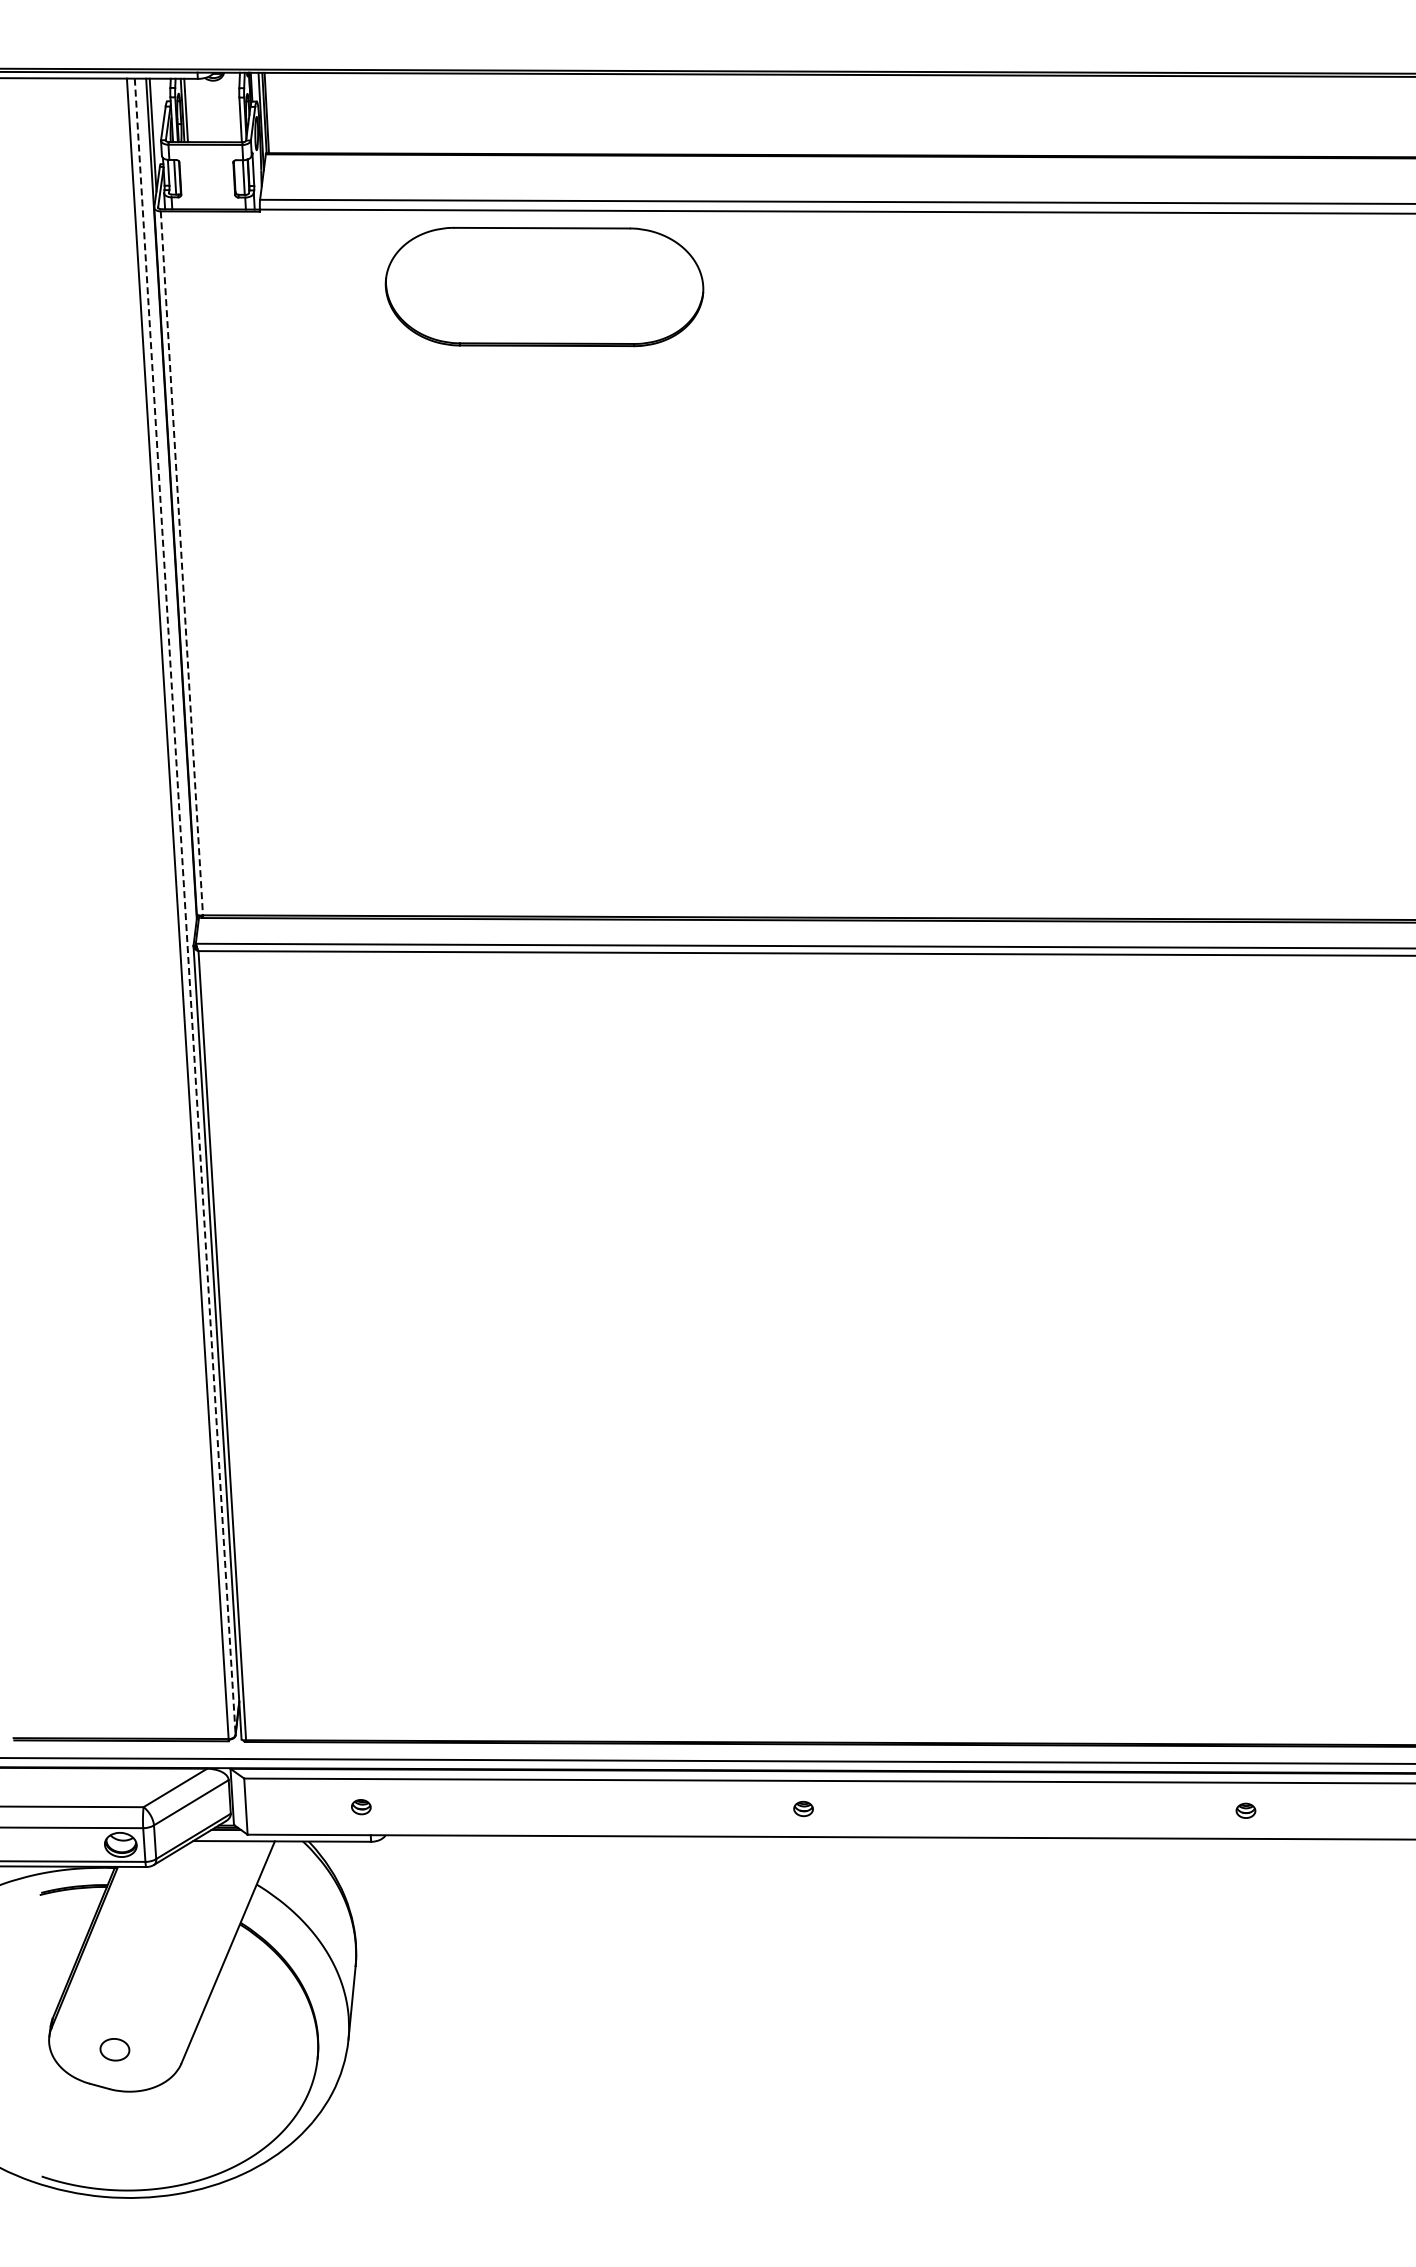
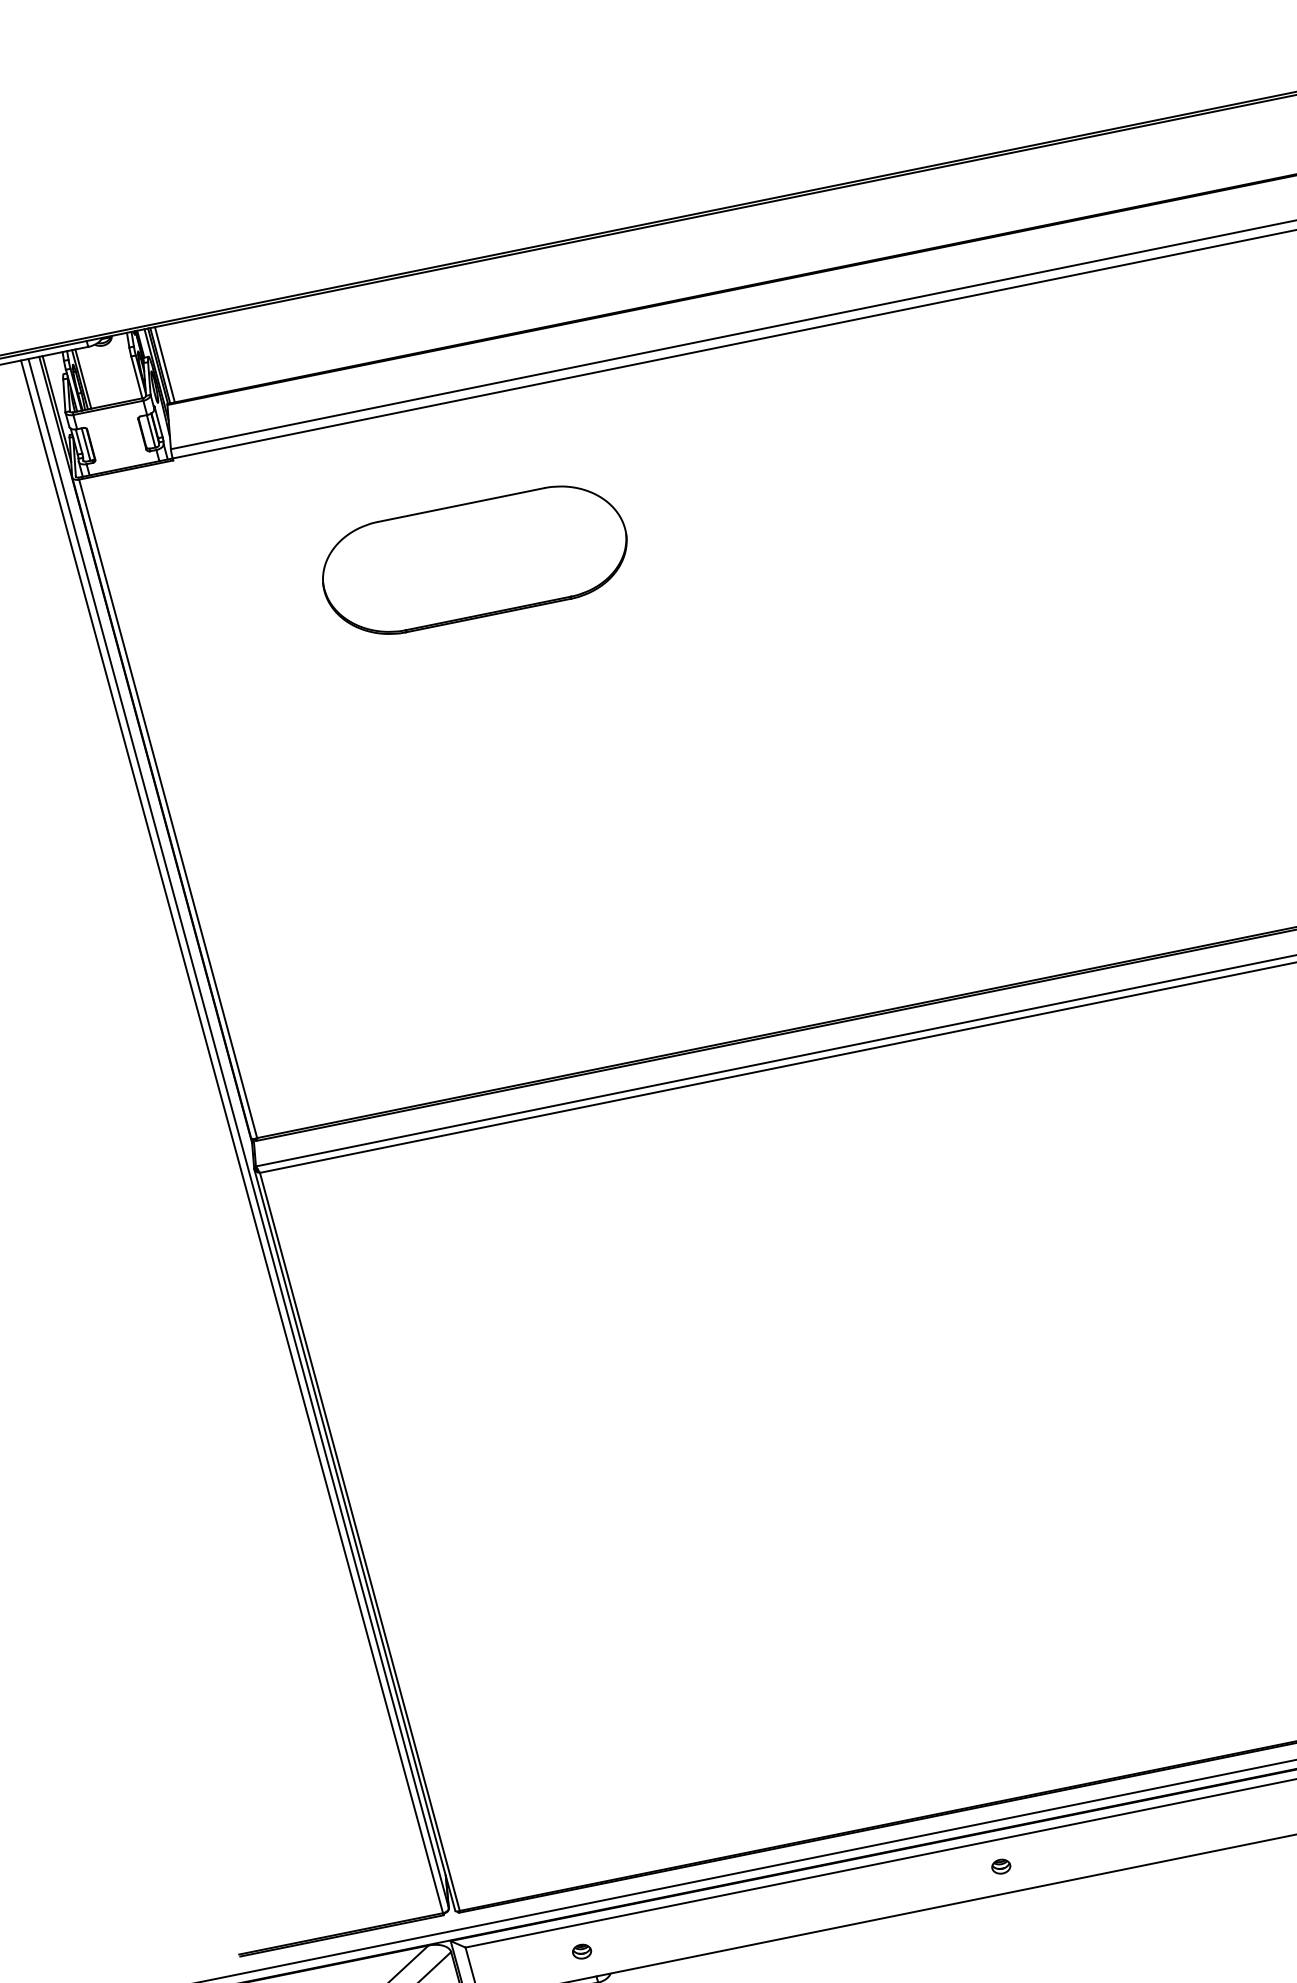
line: (271, 112) -> (164, 364), added
part: (544, 286) -> (474, 559), moved
line: (181, 563) -> (167, 809), dashed -> solid
line: (185, 906) -> (238, 1133), dashed -> solid

